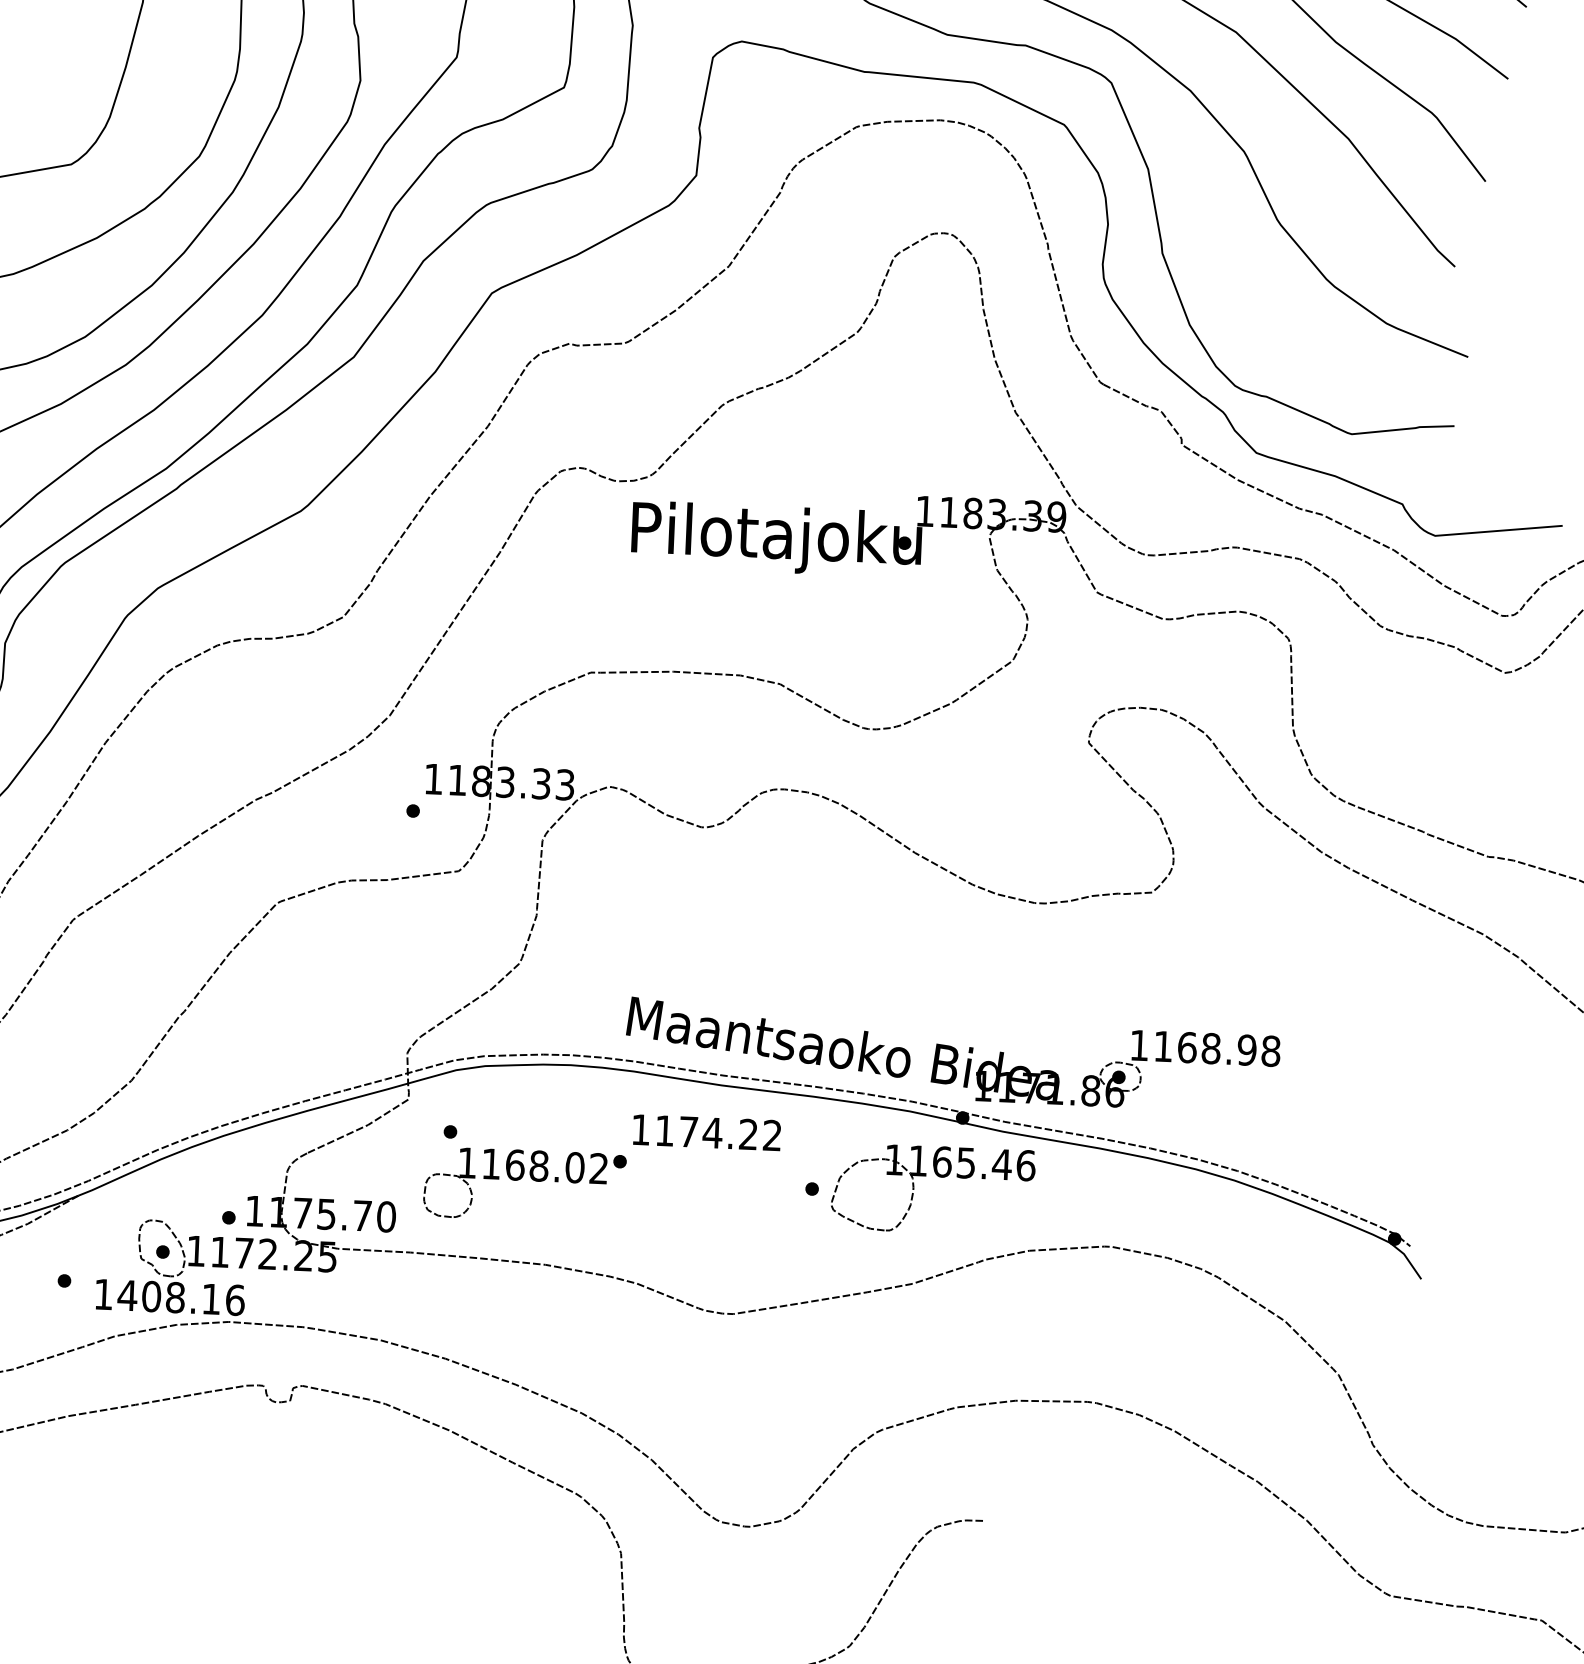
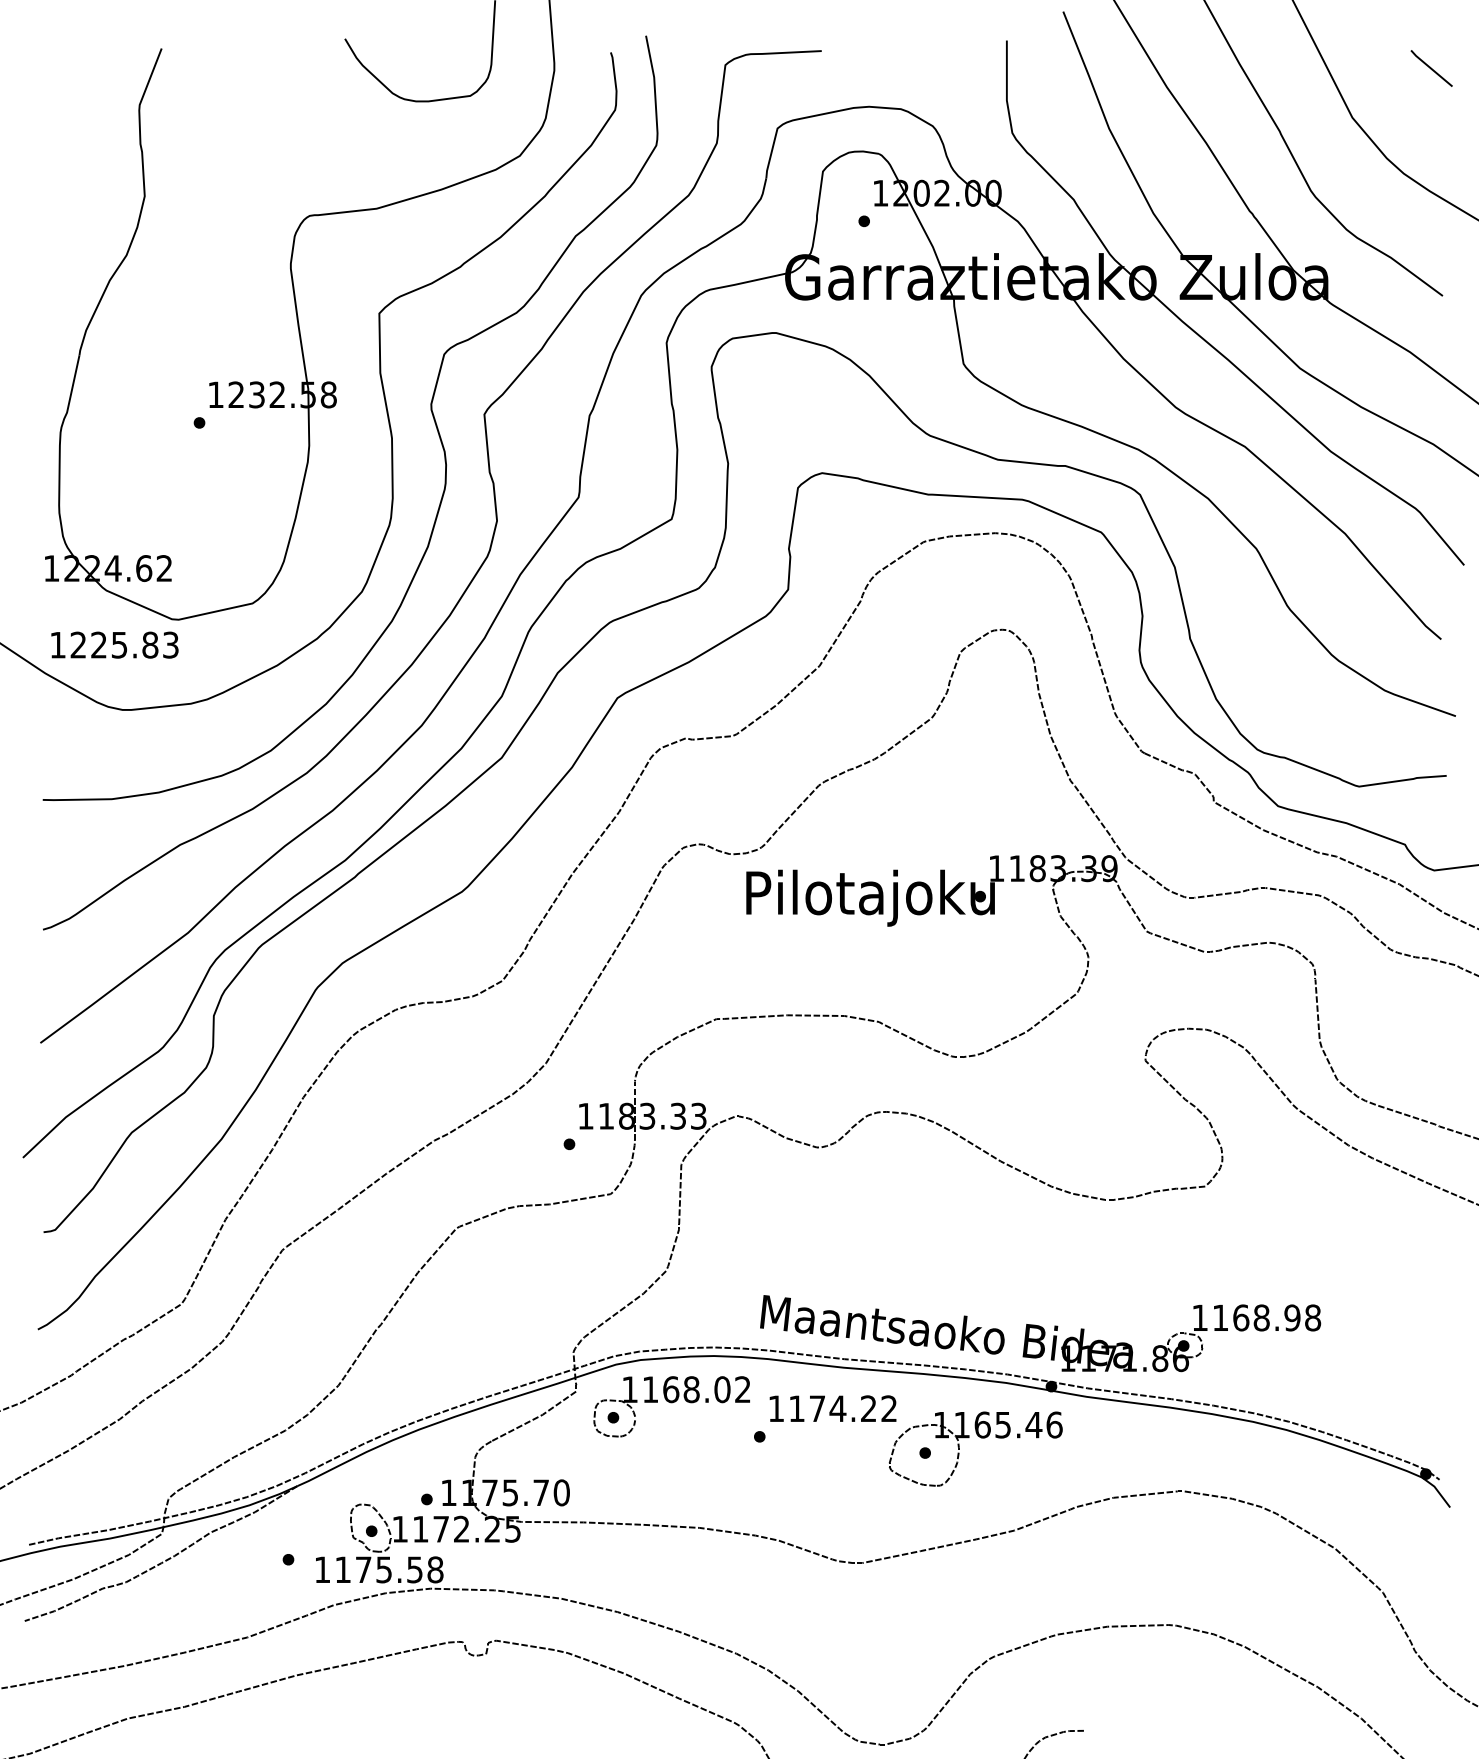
part: (940, 1177) -> (981, 1438), moved
part: (514, 1184) -> (671, 1406), moved
text: (180, 1297) -> (388, 1569), 1408.16 -> 1175.58

